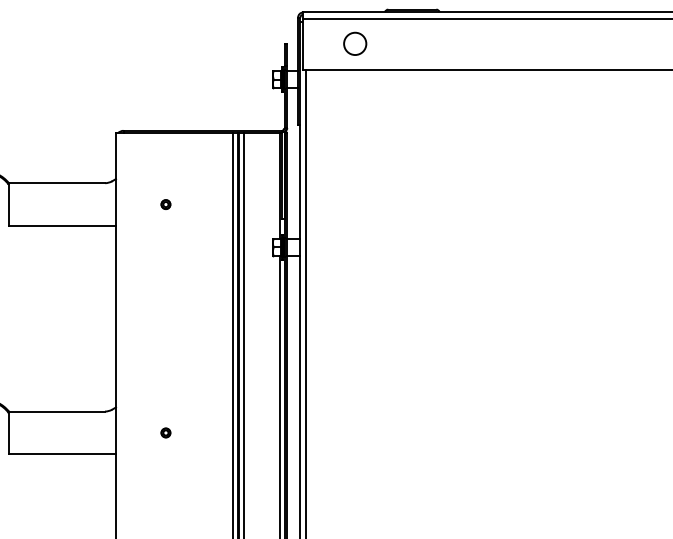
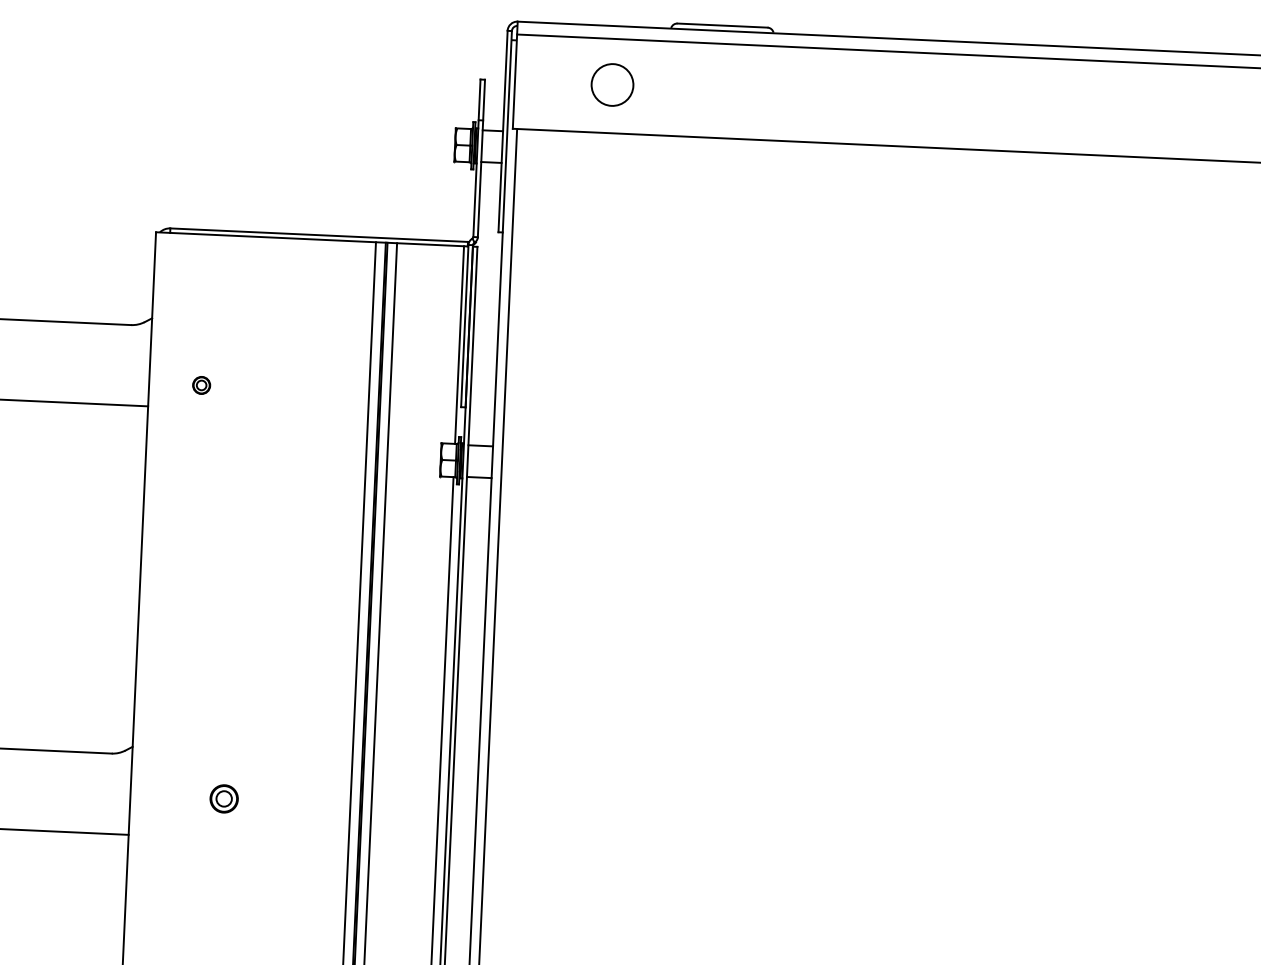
part: (165, 204) -> (200, 385), moved
part: (165, 432) -> (223, 798), size x1.6

